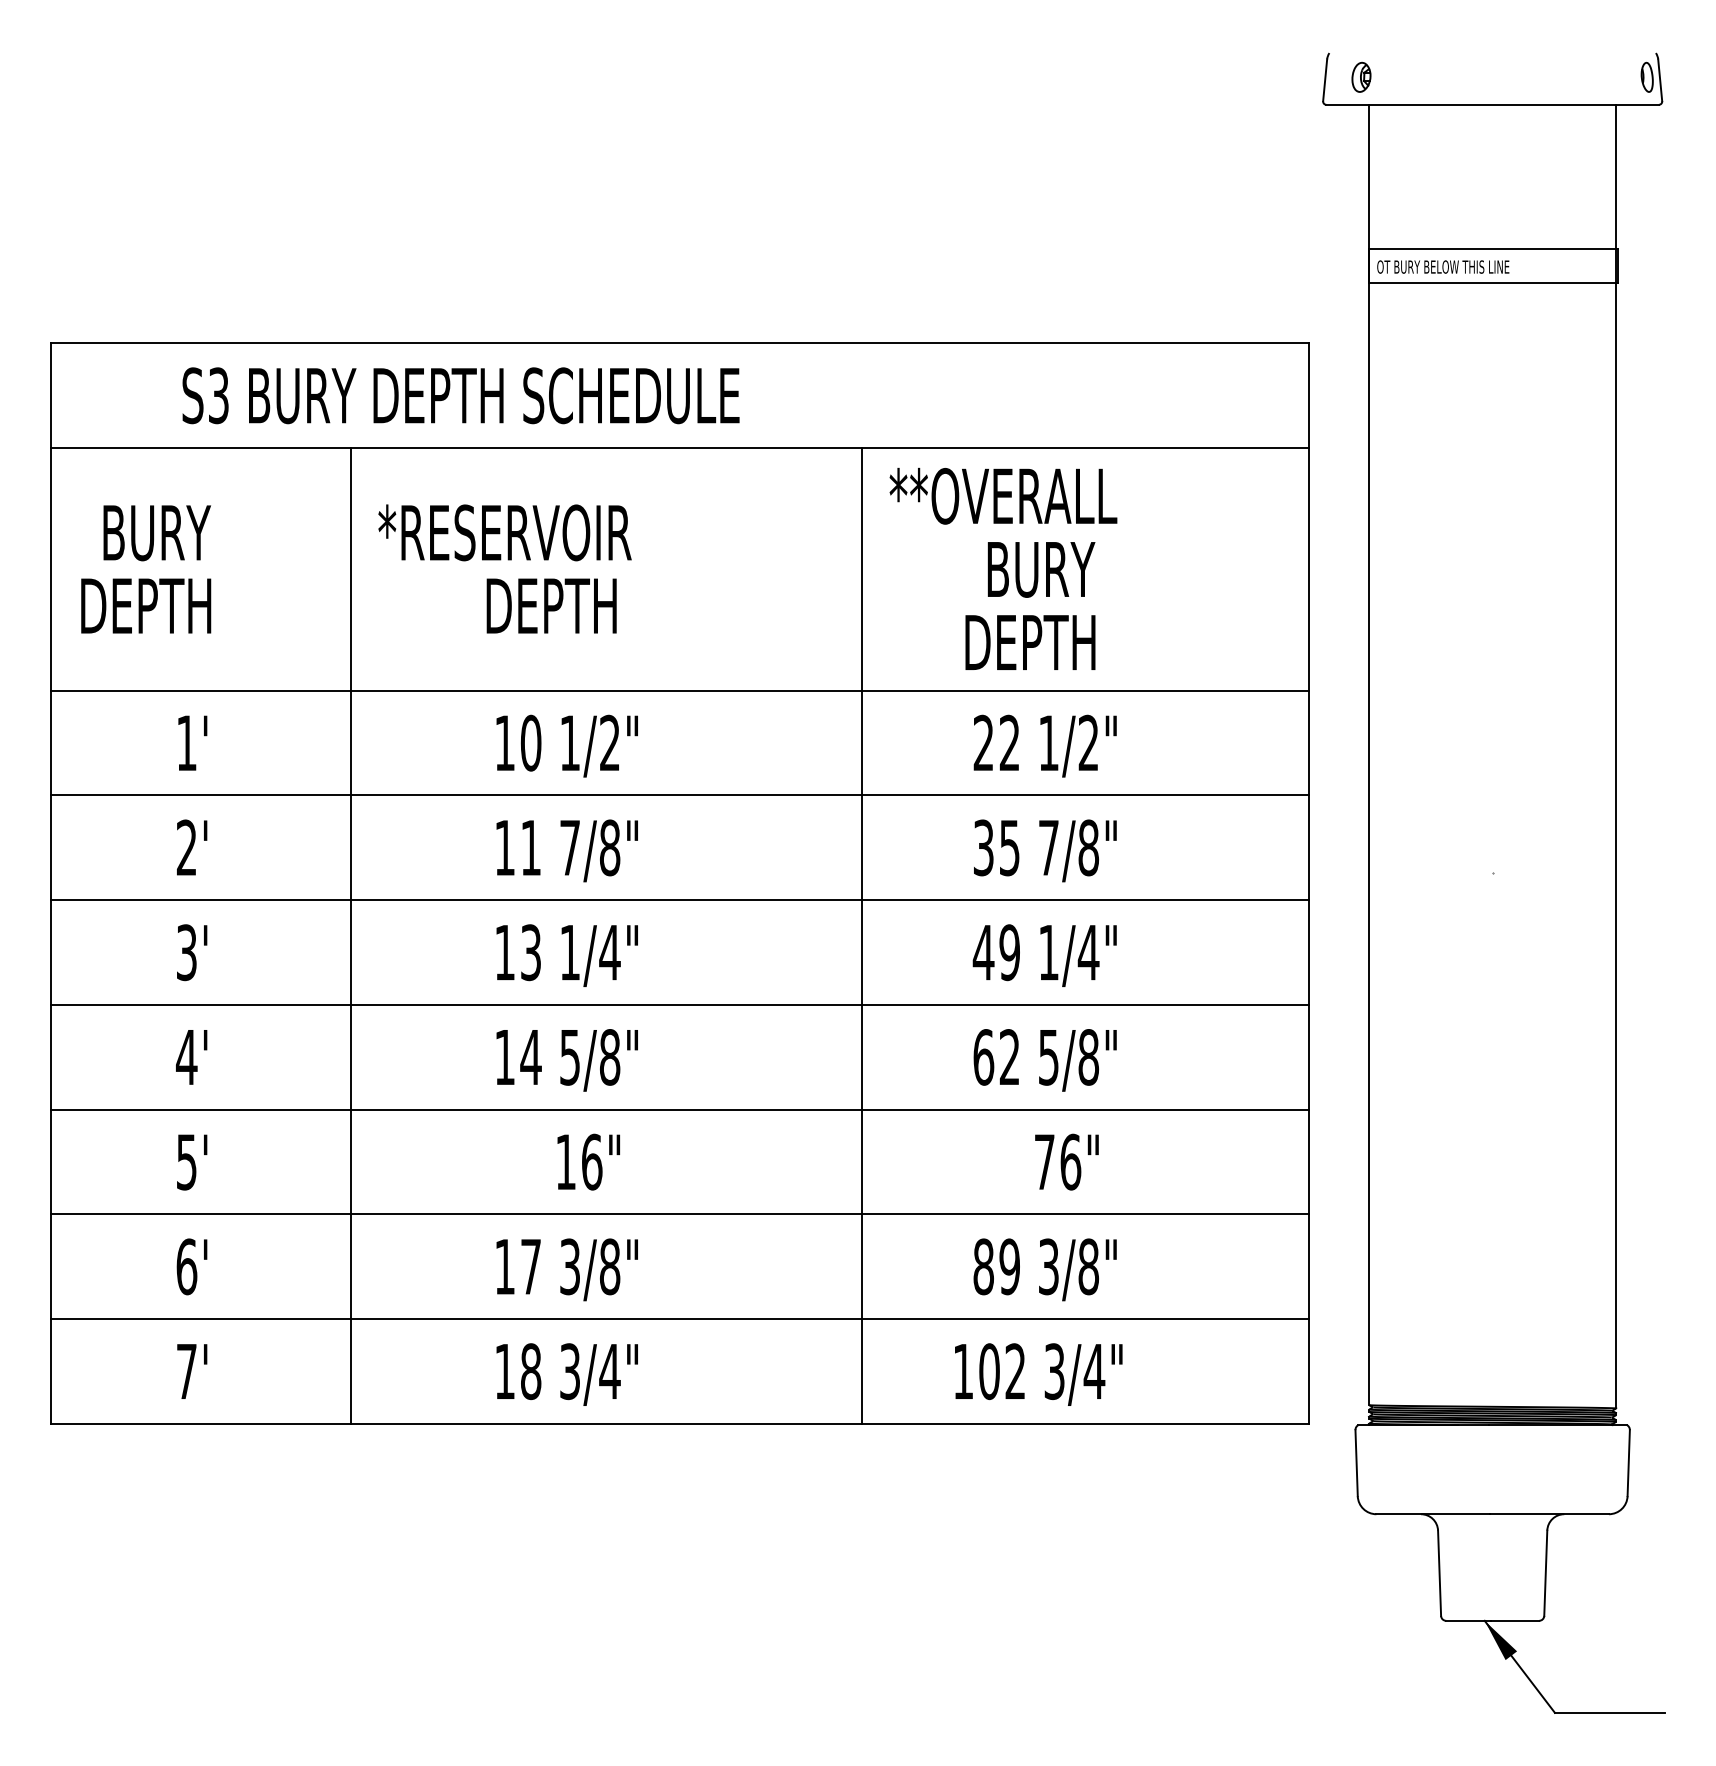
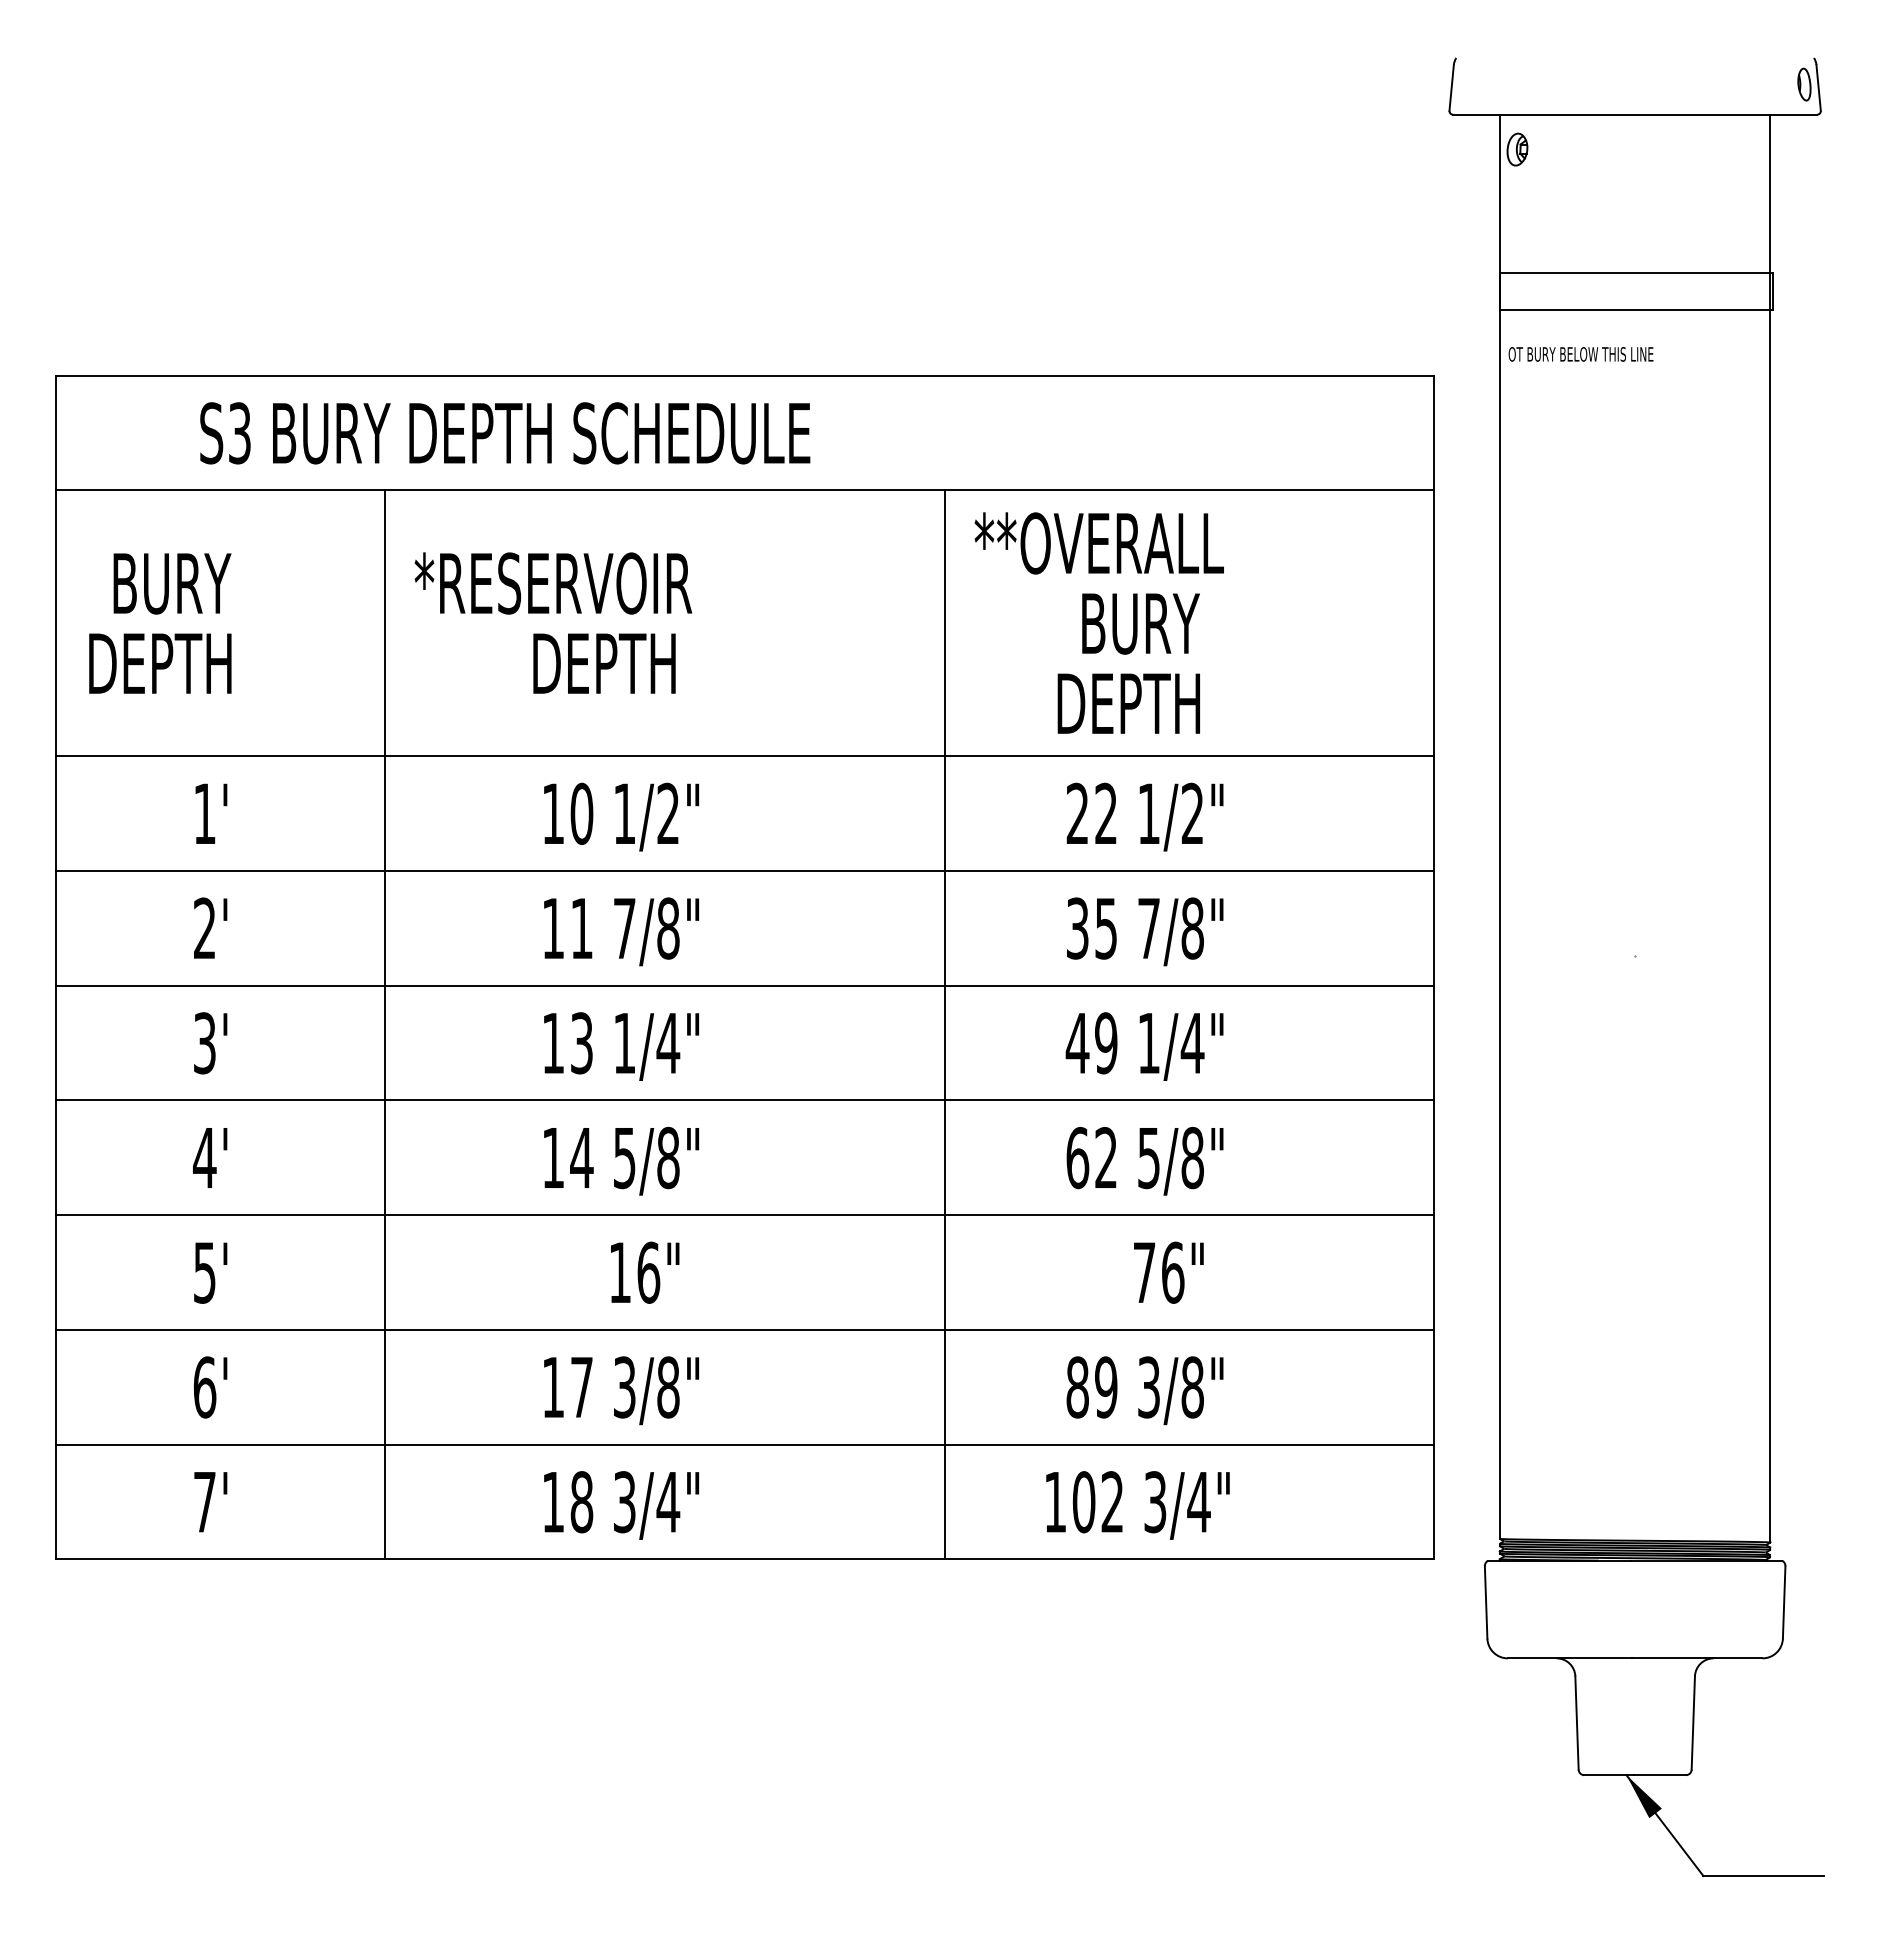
part: (1361, 77) -> (1517, 149), moved
text: (1442, 267) -> (1580, 354), moved

